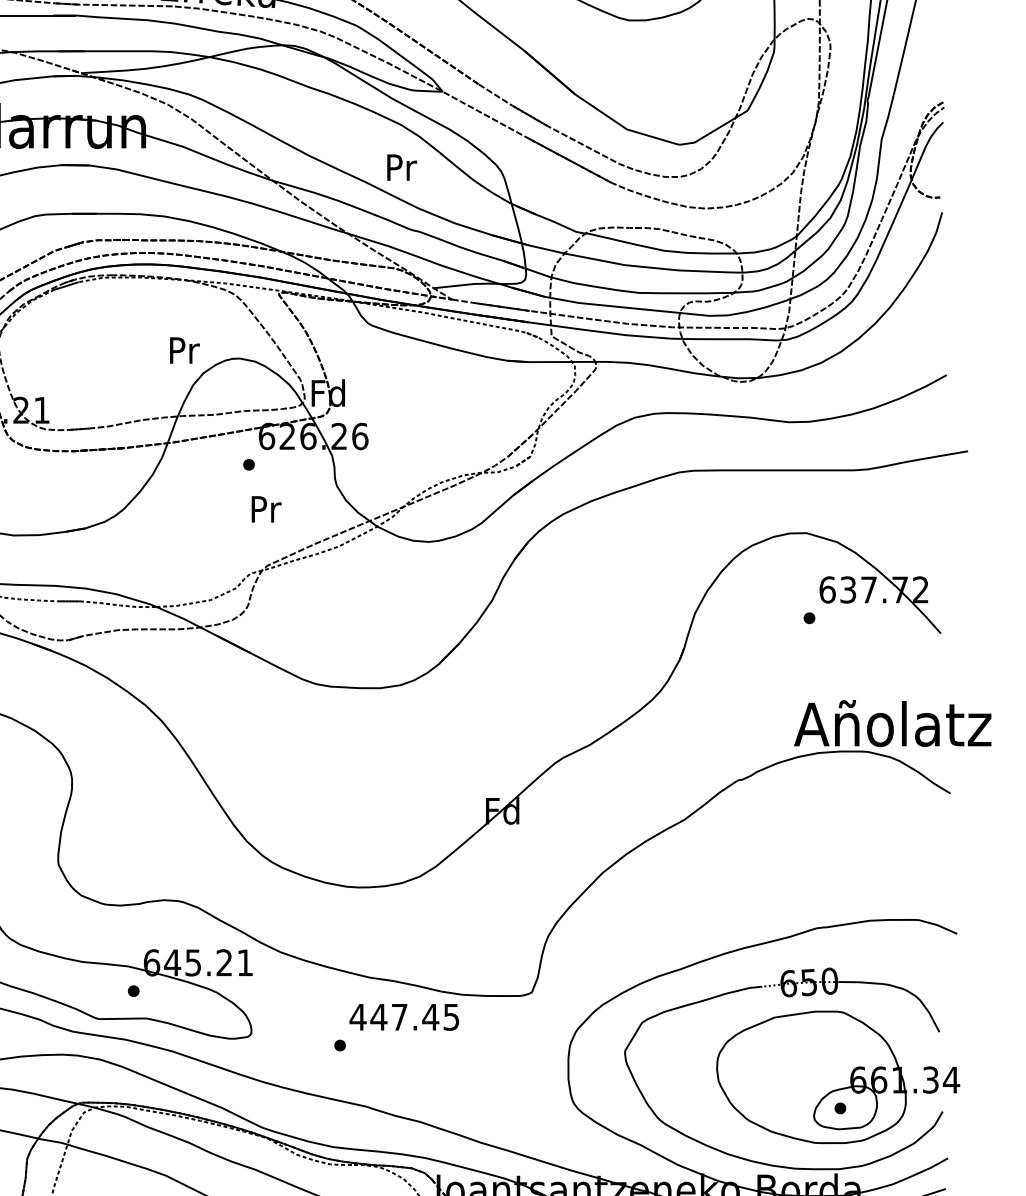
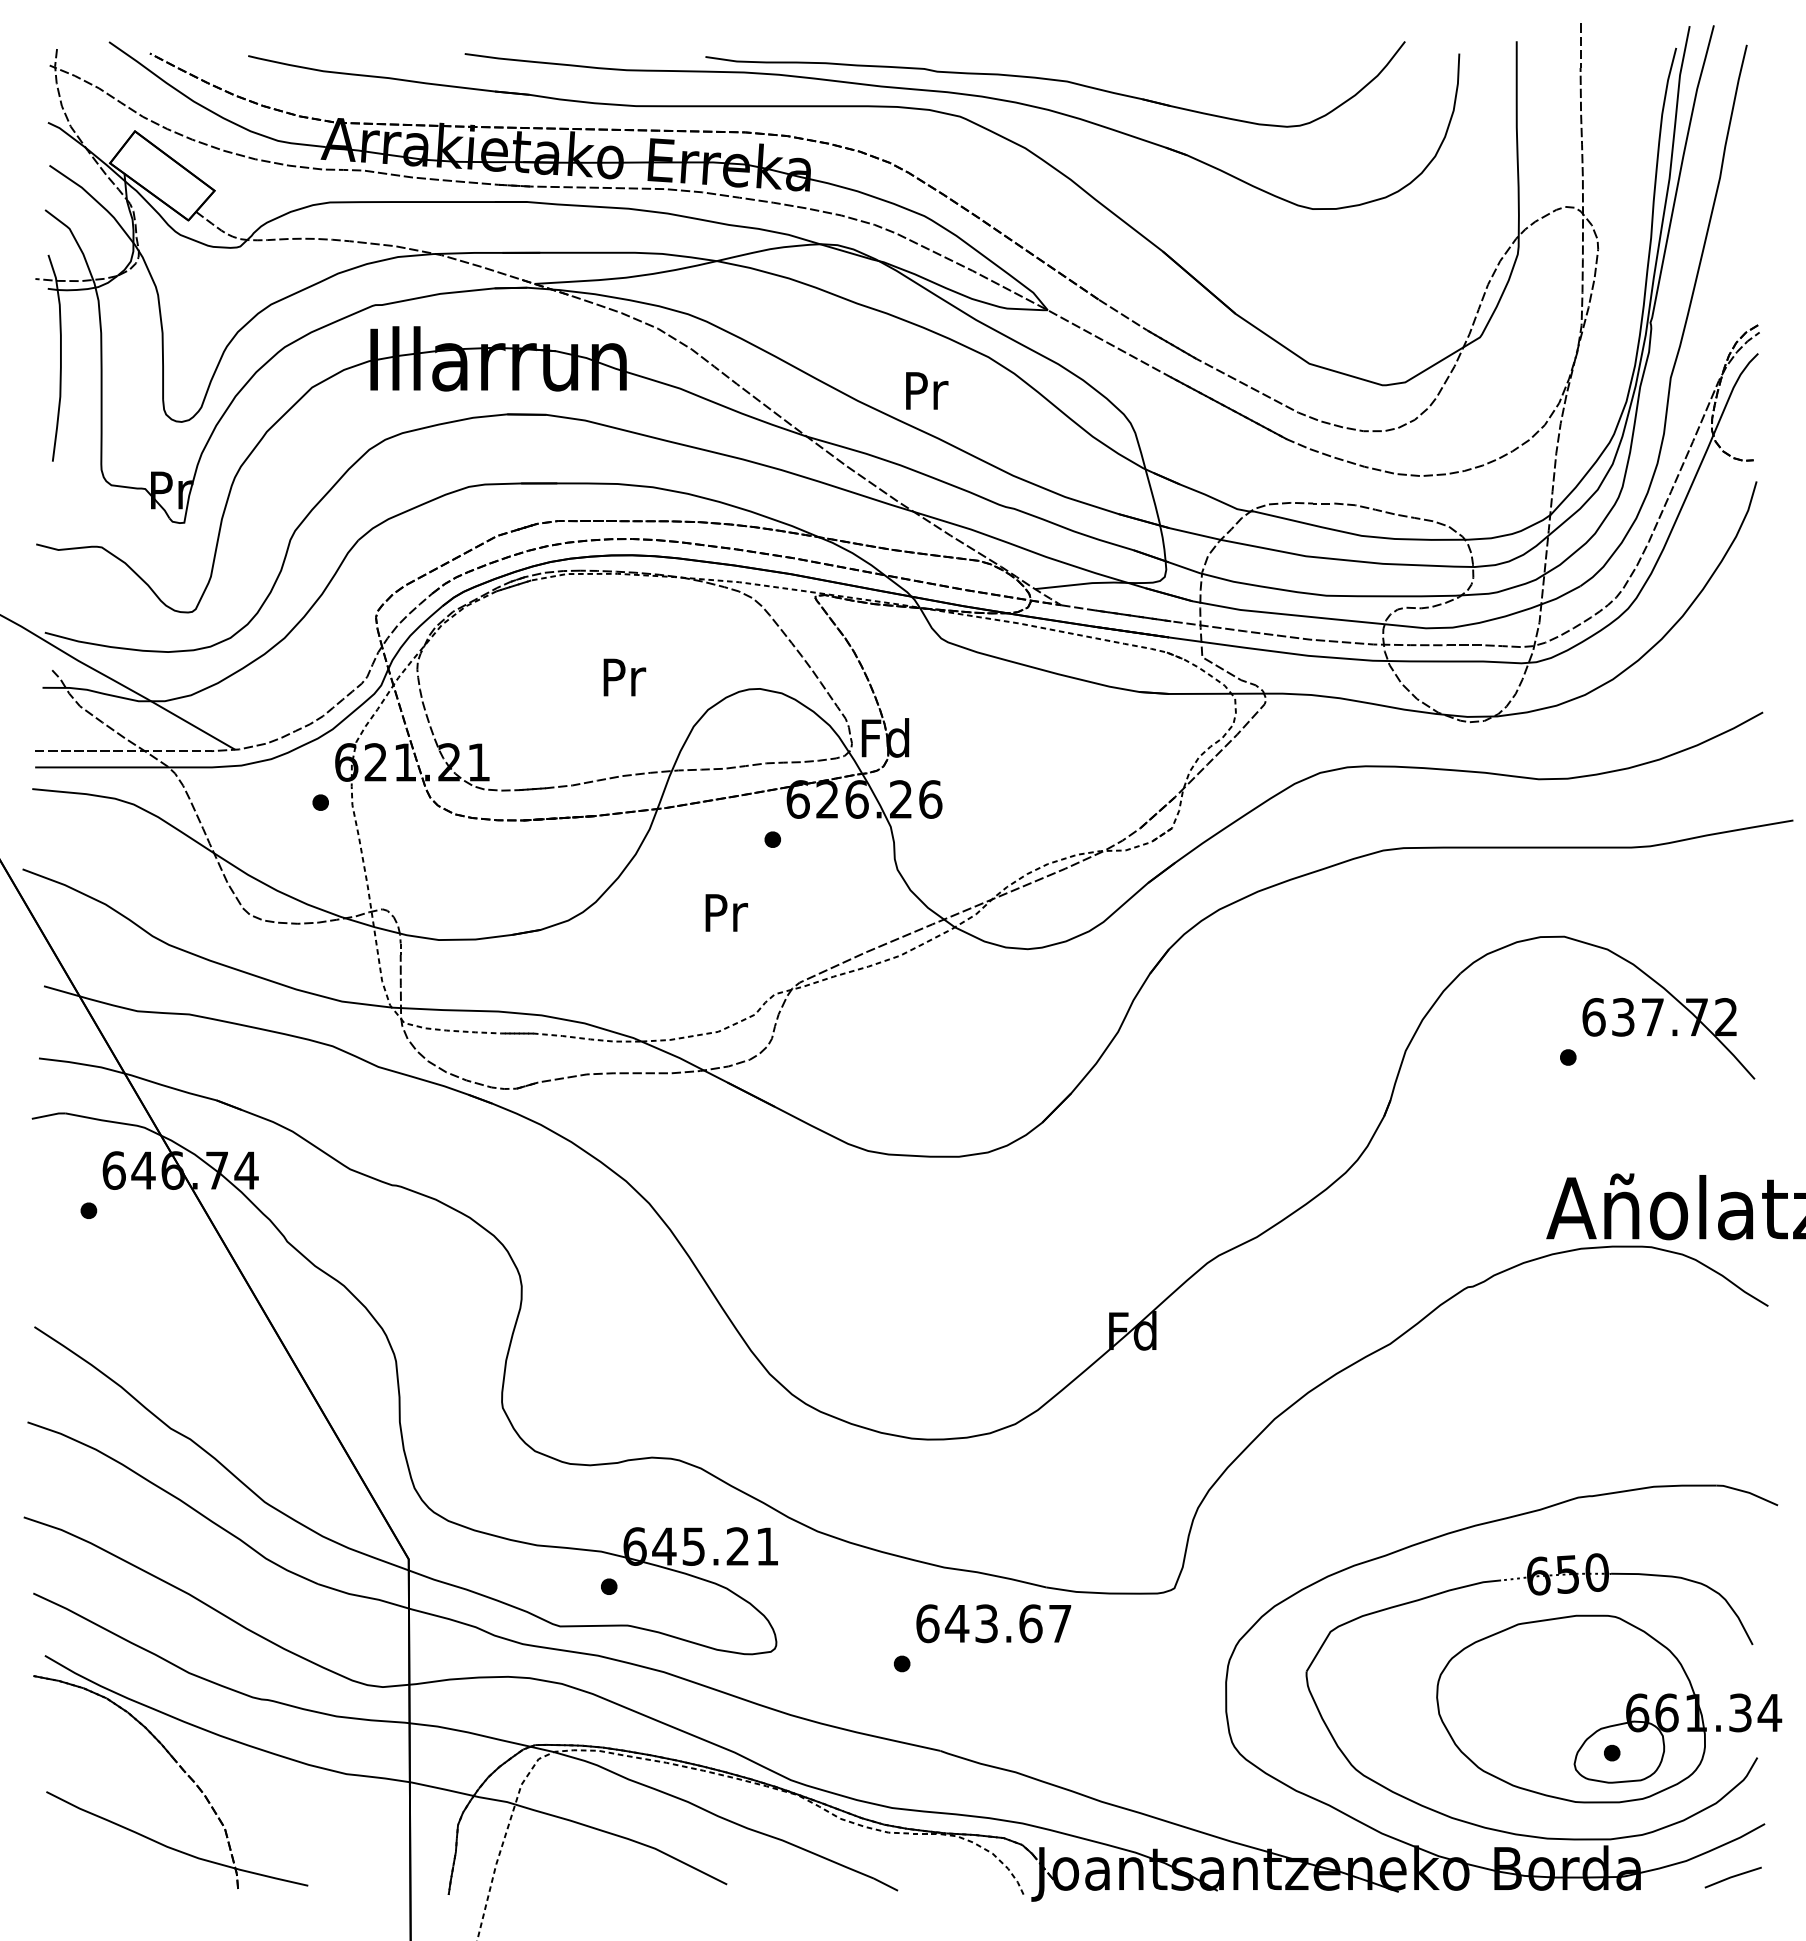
text: (402, 167) -> (927, 390), moved
text: (184, 350) -> (624, 677), moved
text: (266, 509) -> (726, 912), moved
text: (404, 1017) -> (993, 1623), 447.45 -> 643.67

